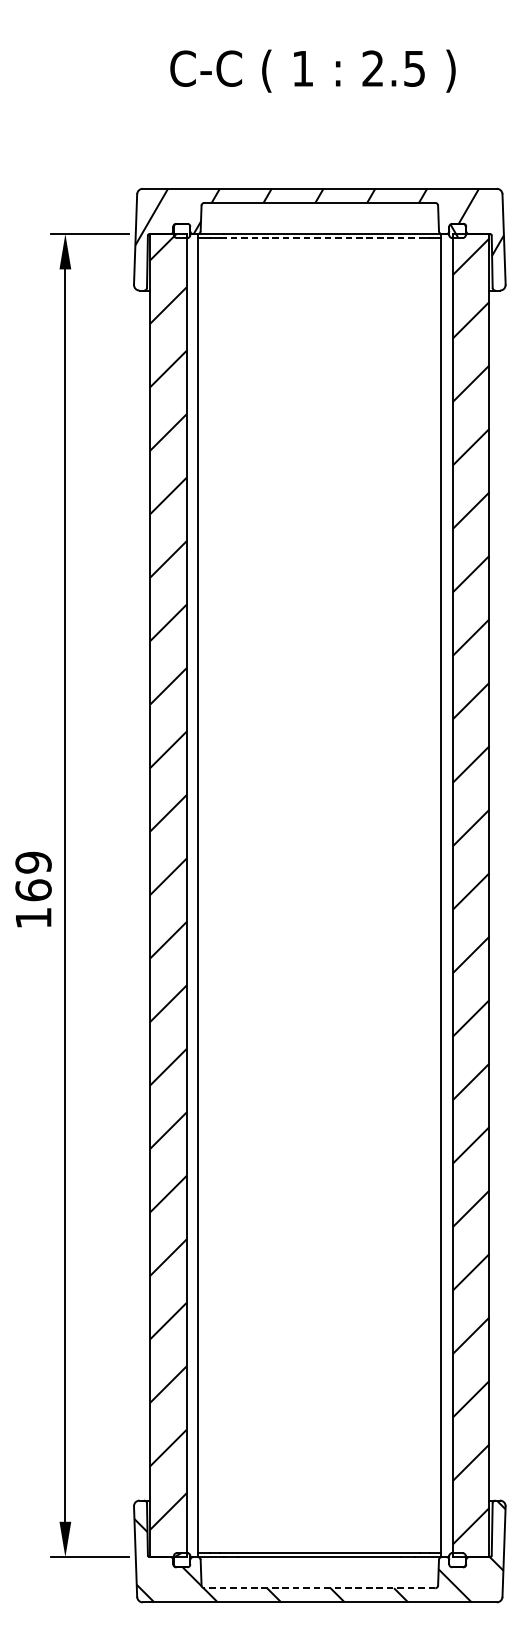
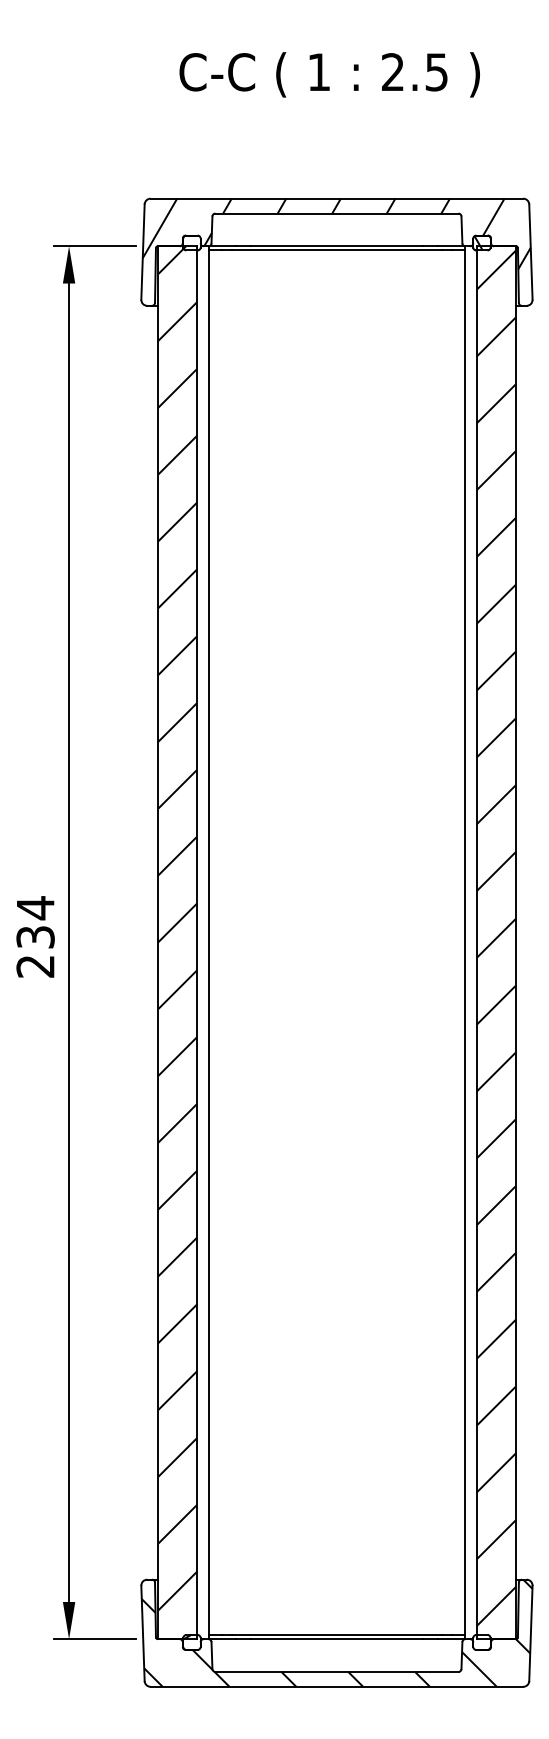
line: (319, 238) -> (336, 250), dashed -> solid
text: (33, 889) -> (35, 936), 169 -> 234
line: (319, 1587) -> (336, 1671), dashed -> solid

